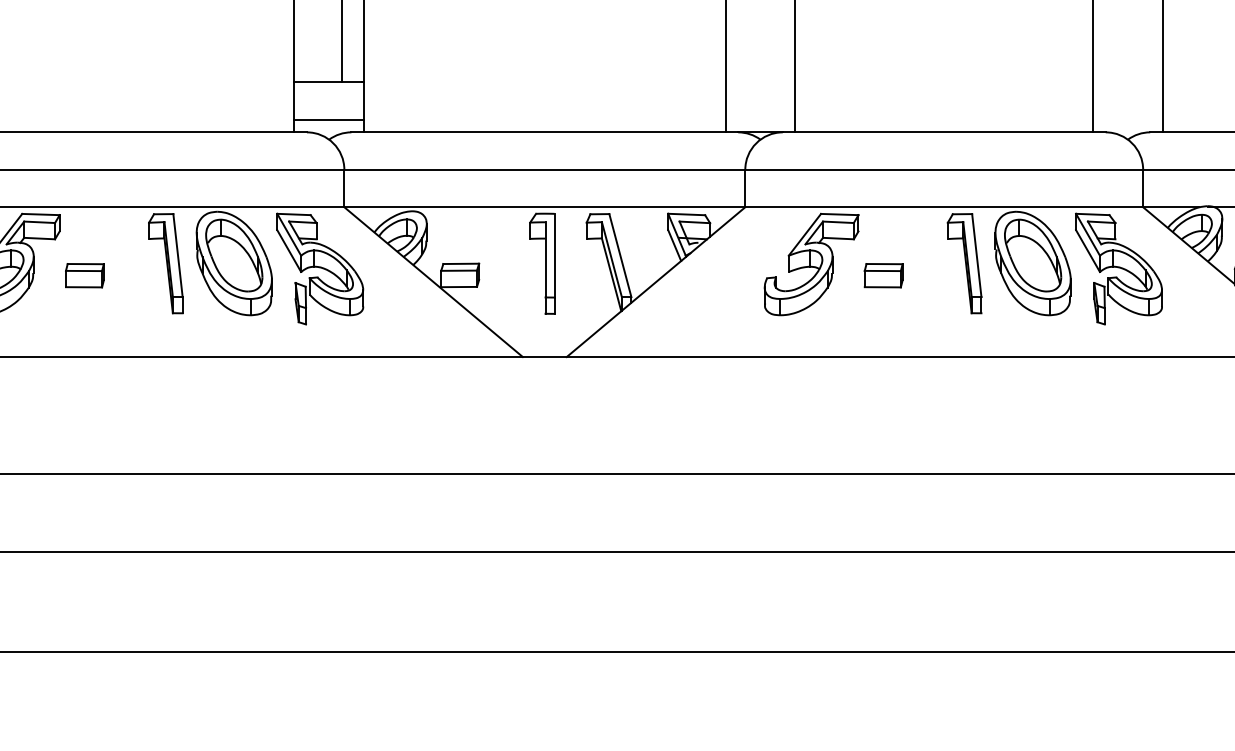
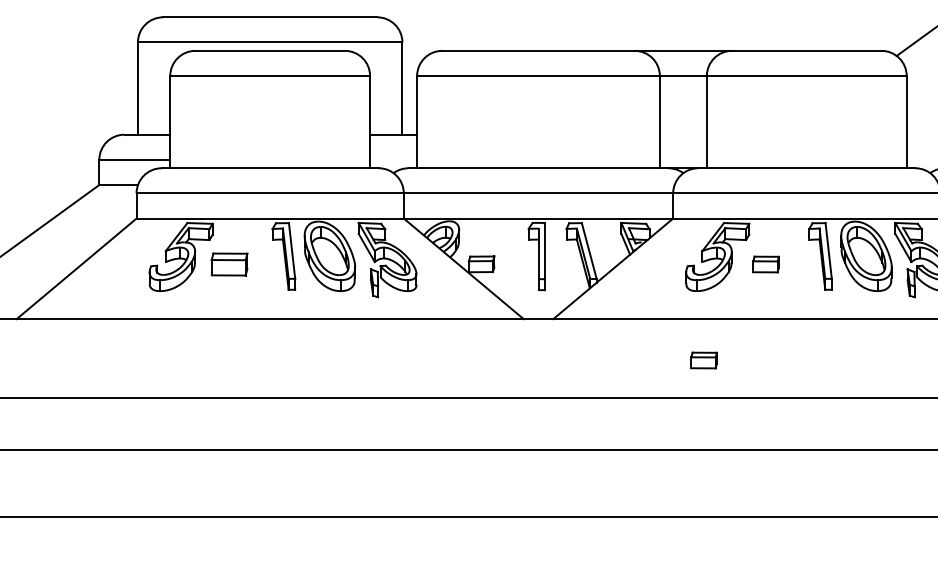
line: (328, 119) -> (393, 159), removed
part: (84, 275) -> (229, 264), size x1.4
part: (790, 418) -> (703, 360), added

